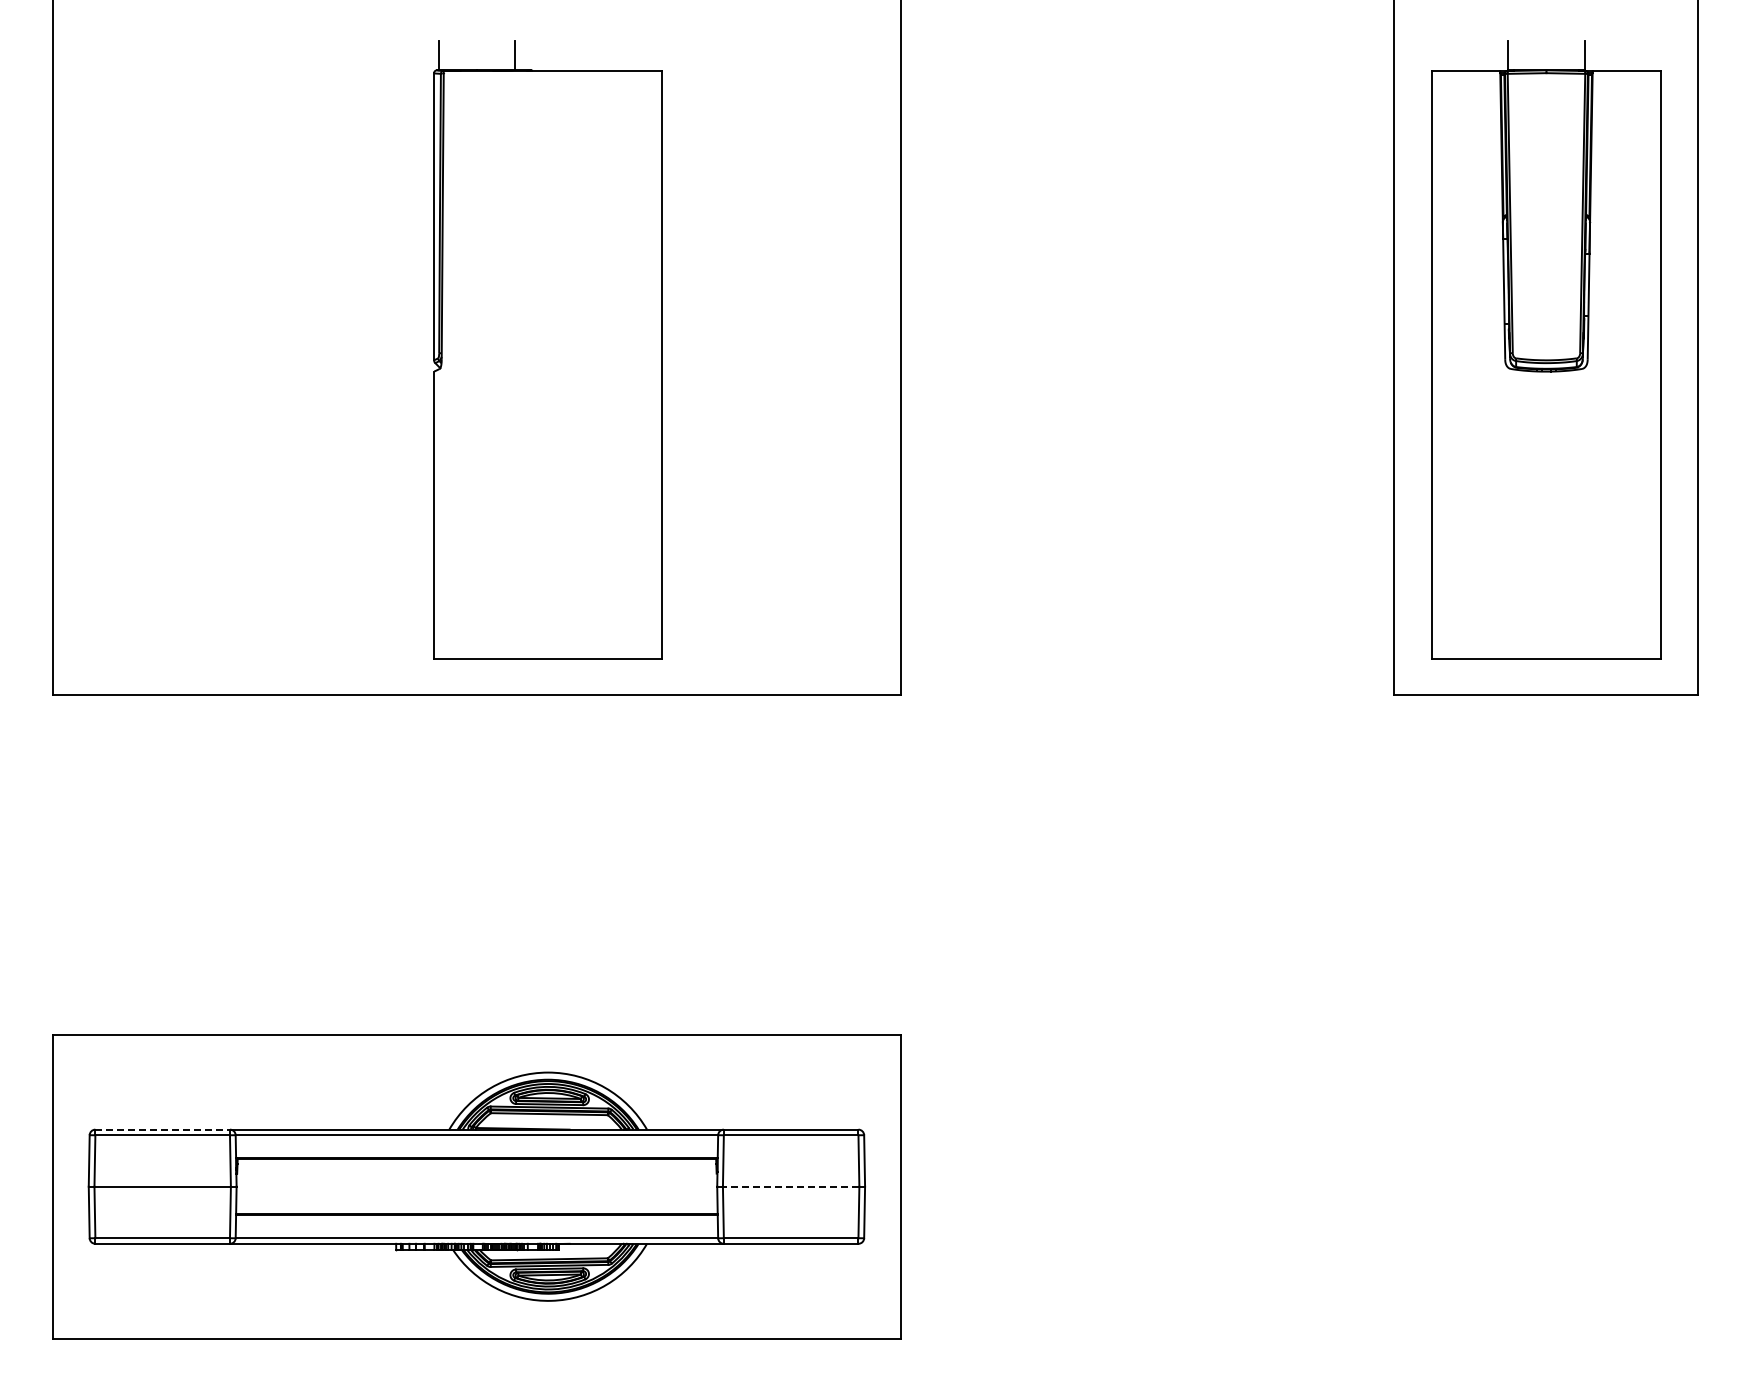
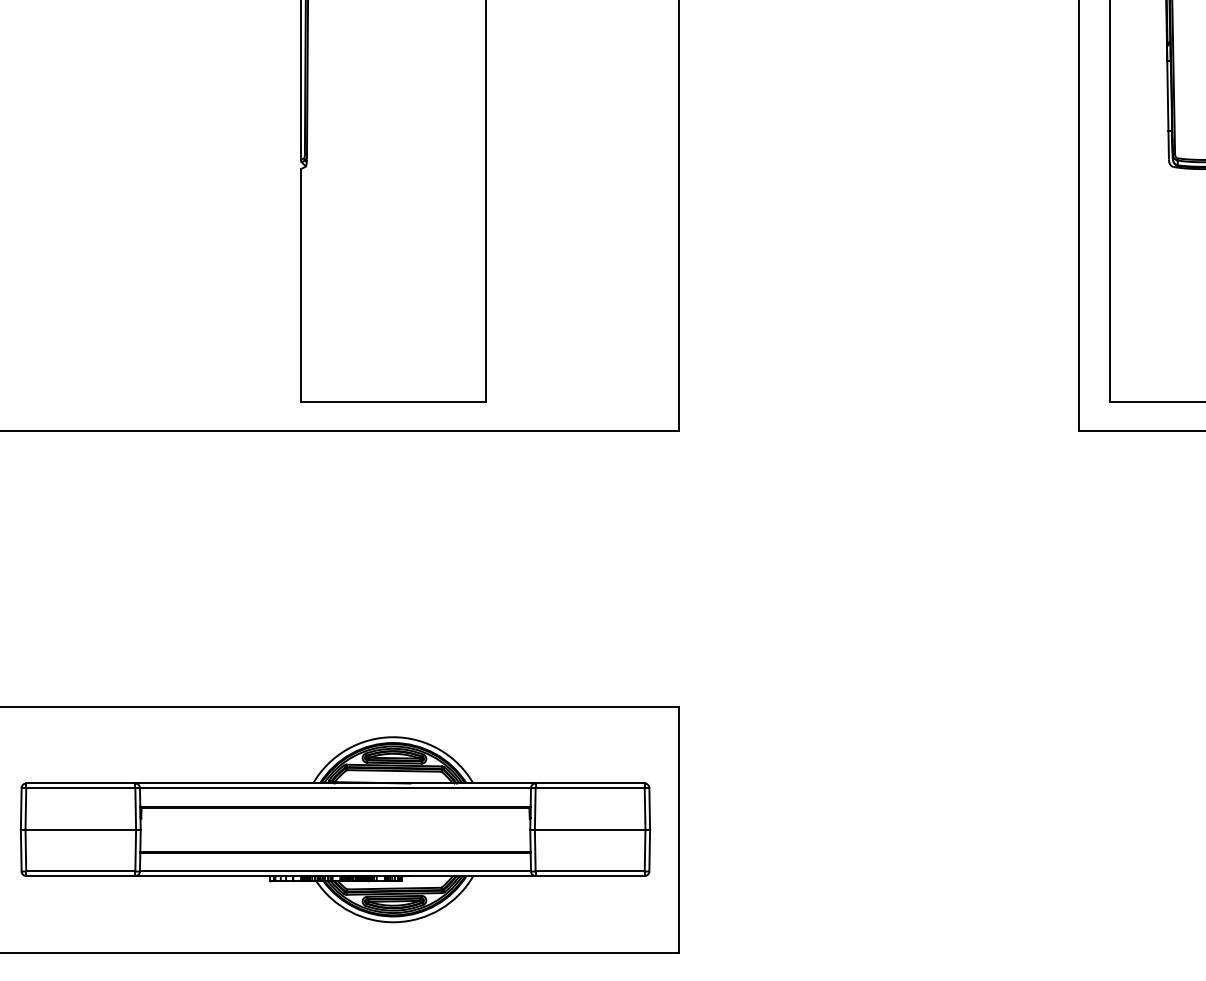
line: (163, 1129) -> (81, 783), dashed -> solid
line: (790, 1186) -> (589, 829), dashed -> solid

